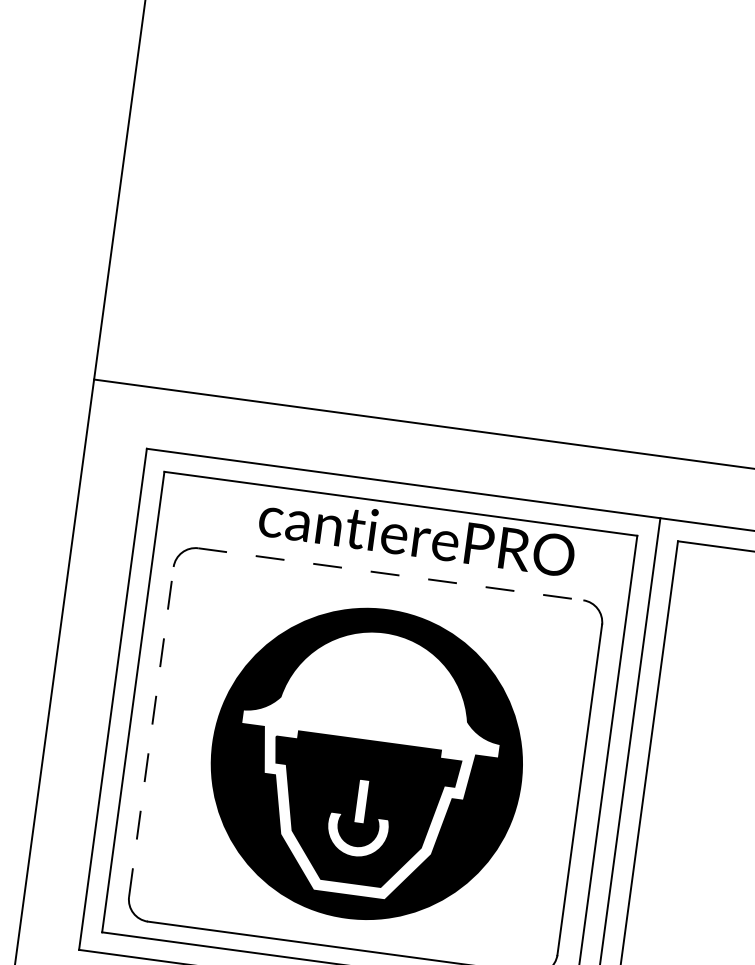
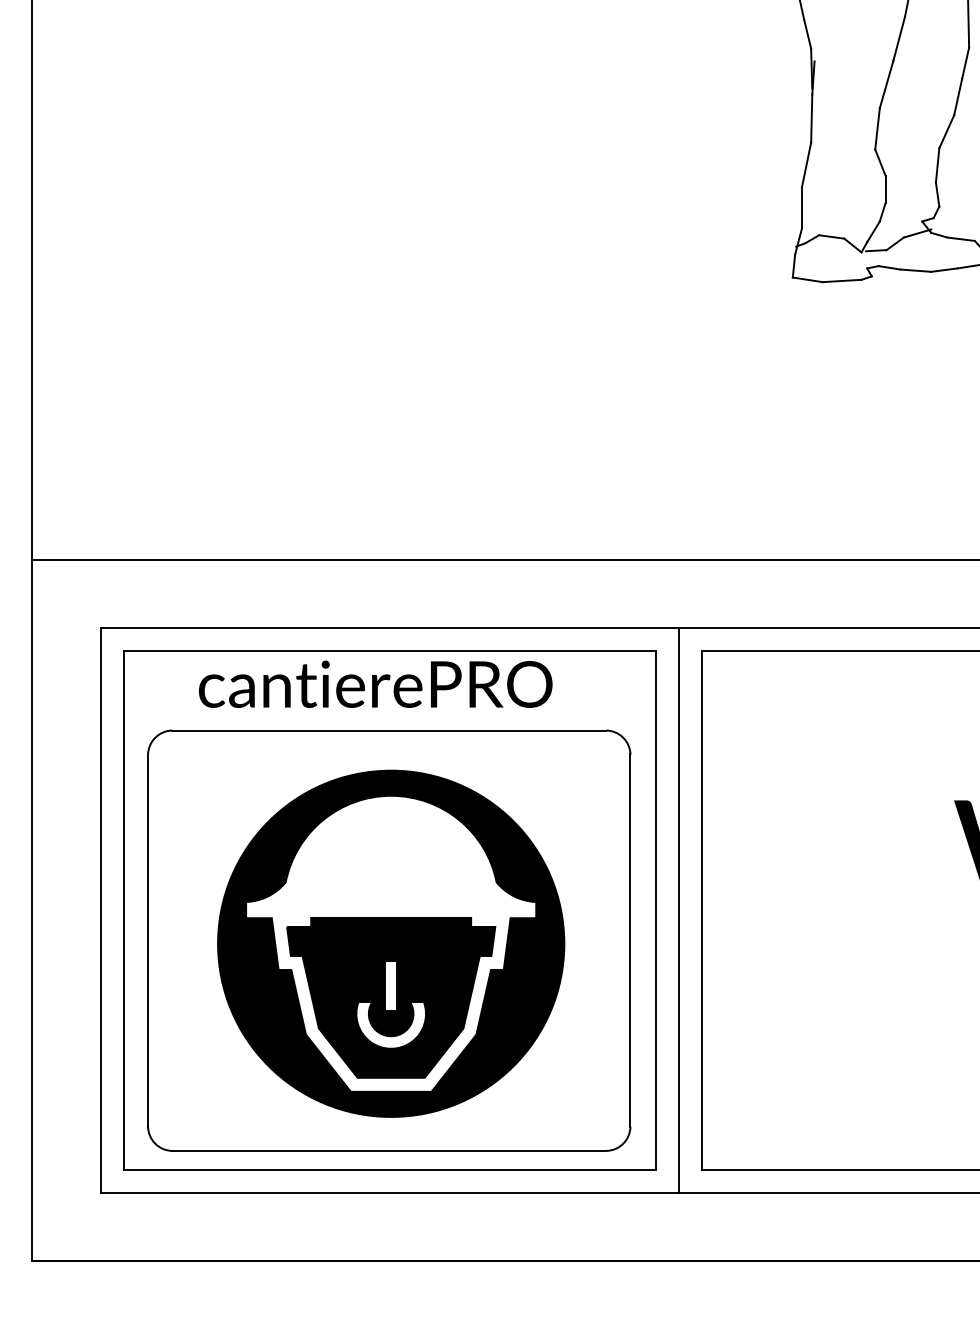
text: (417, 535) -> (375, 683), moved
line: (391, 574) -> (389, 730), dashed -> solid
line: (151, 731) -> (148, 940), dashed -> solid

